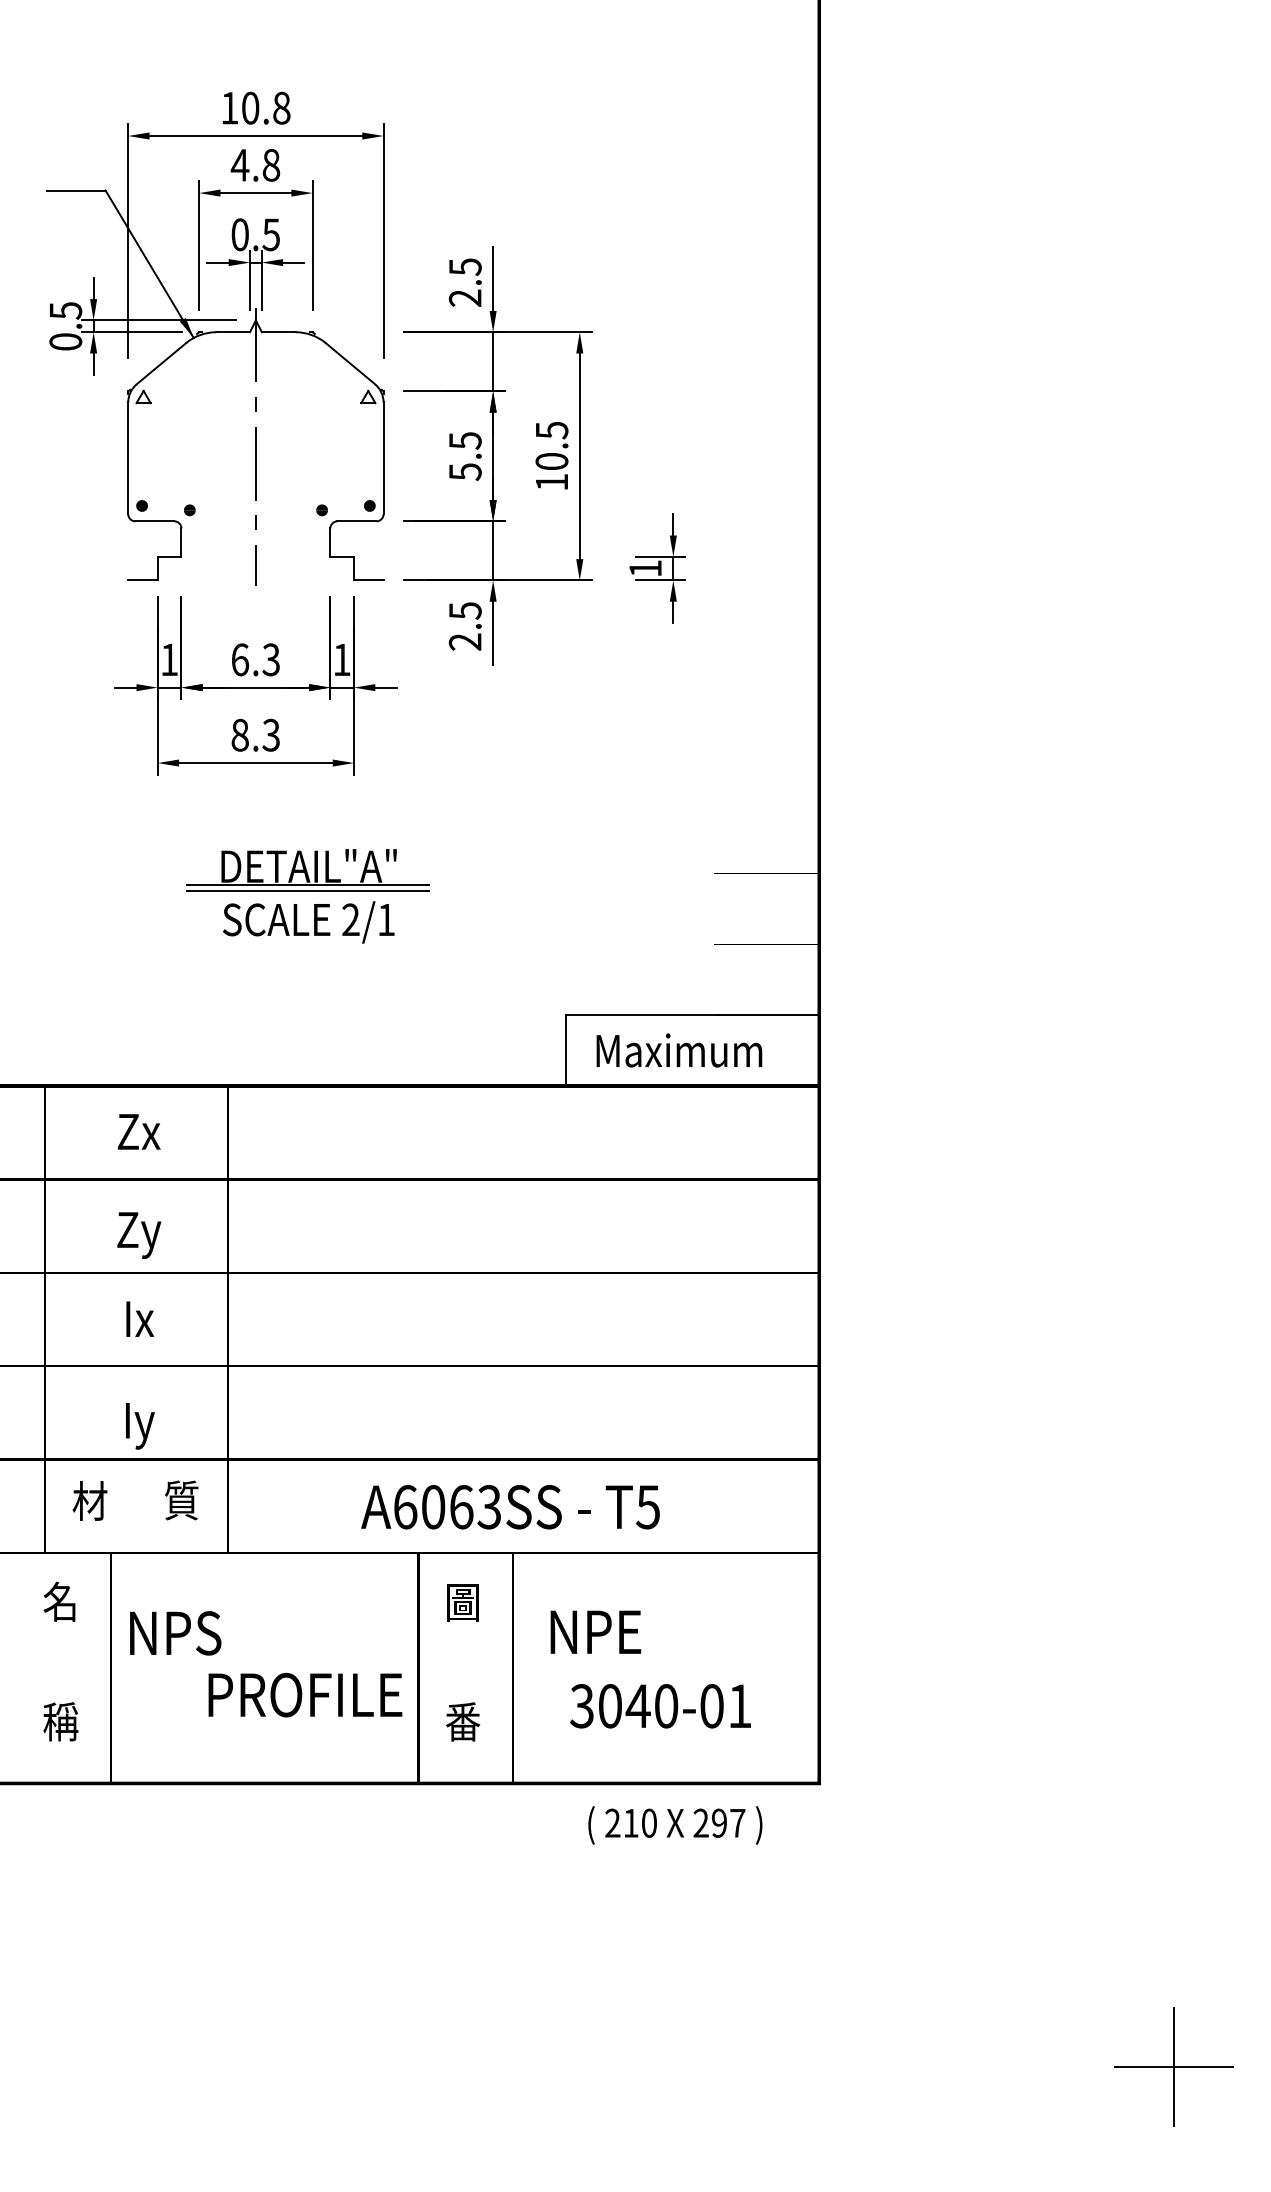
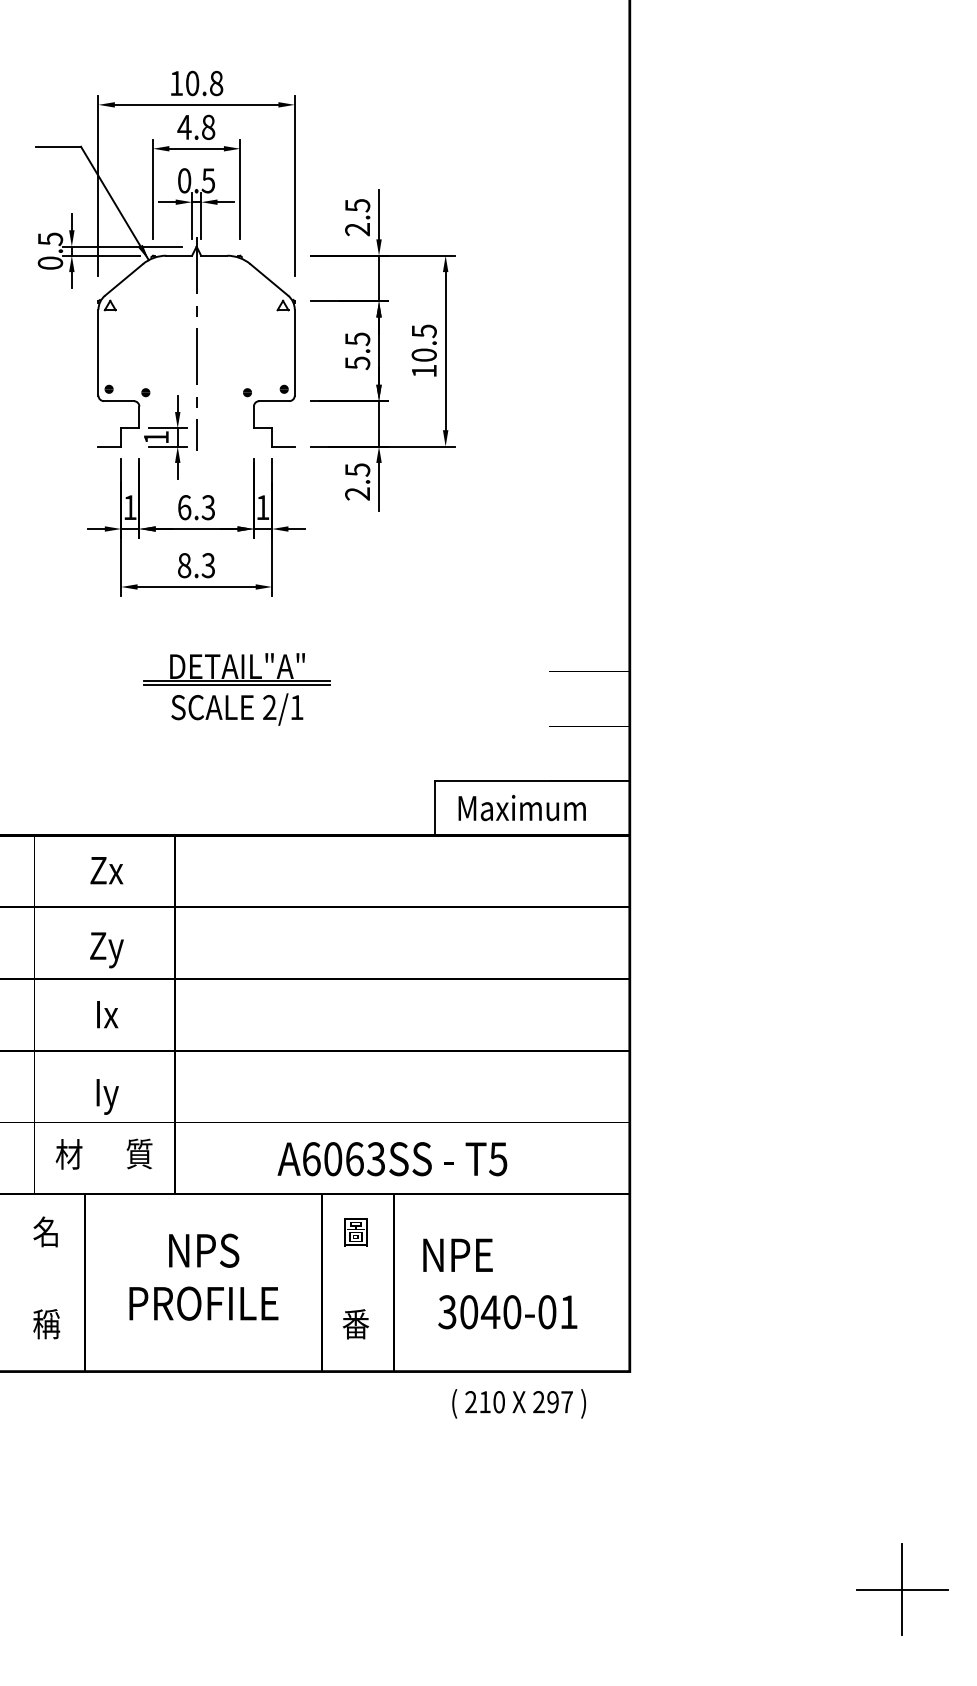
part: (657, 568) -> (165, 437), moved
text: (175, 1633) -> (204, 1250), moved
text: (305, 1694) -> (204, 1303), moved

